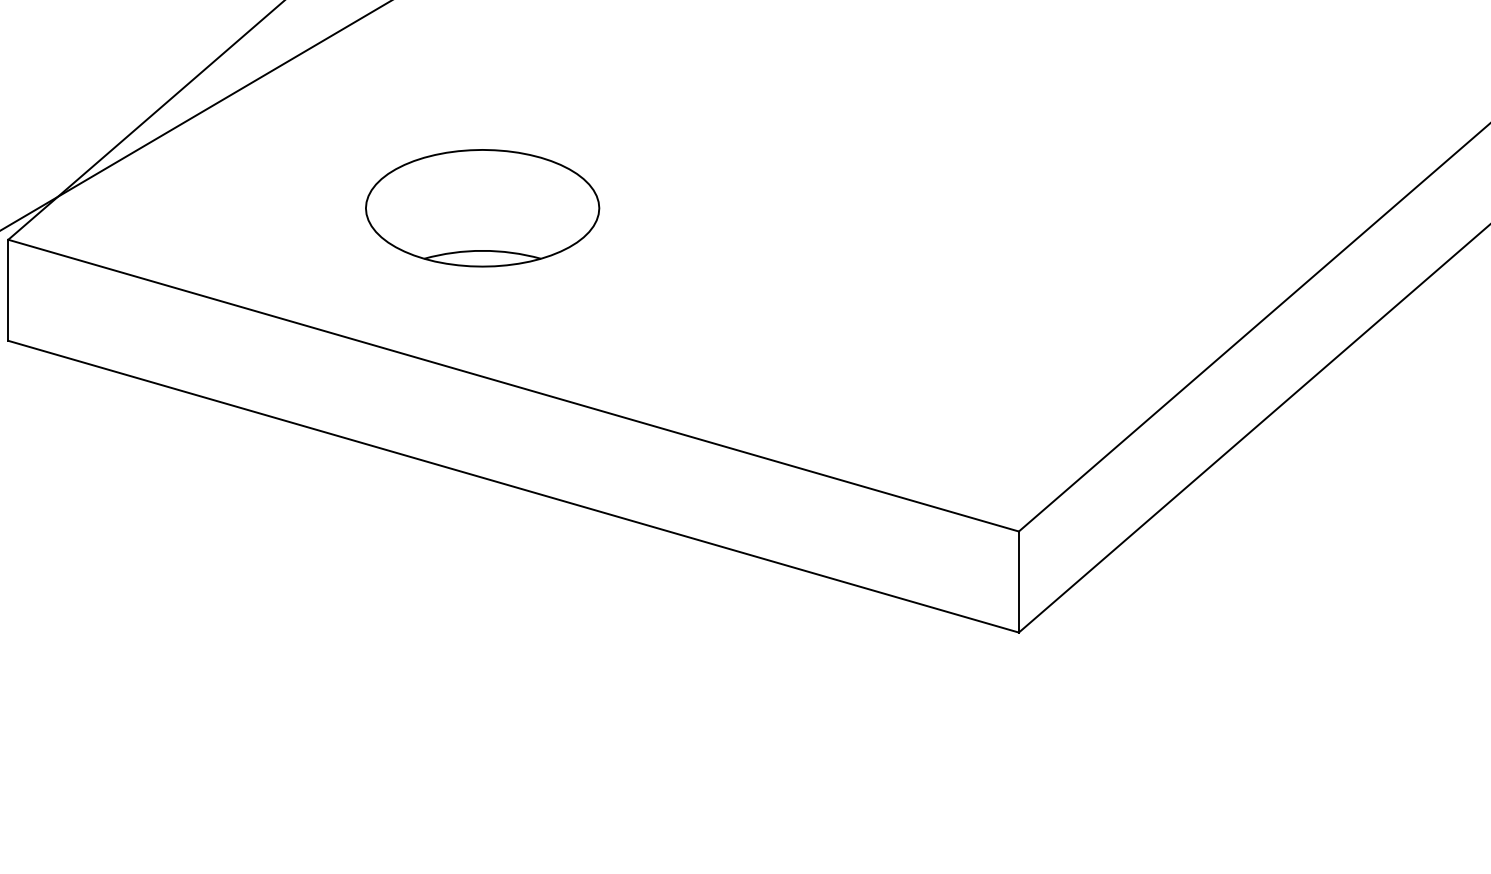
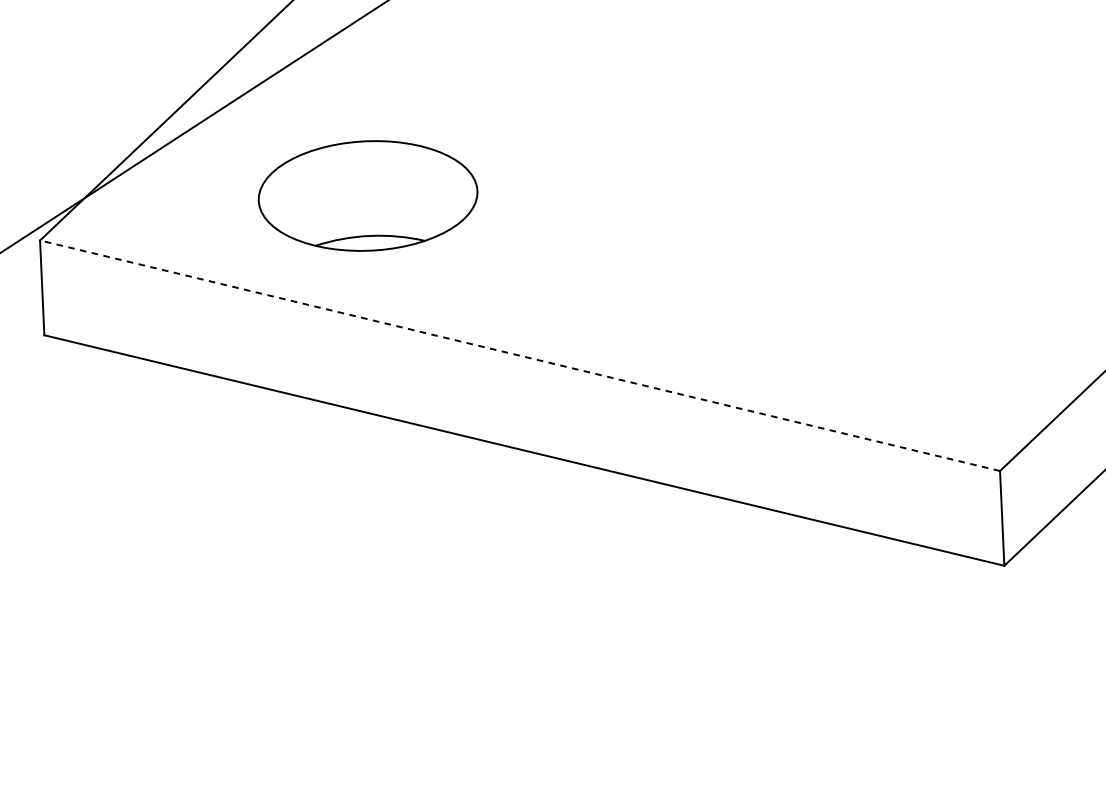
part: (482, 208) -> (368, 196), moved
line: (513, 385) -> (519, 355), solid -> dashed

